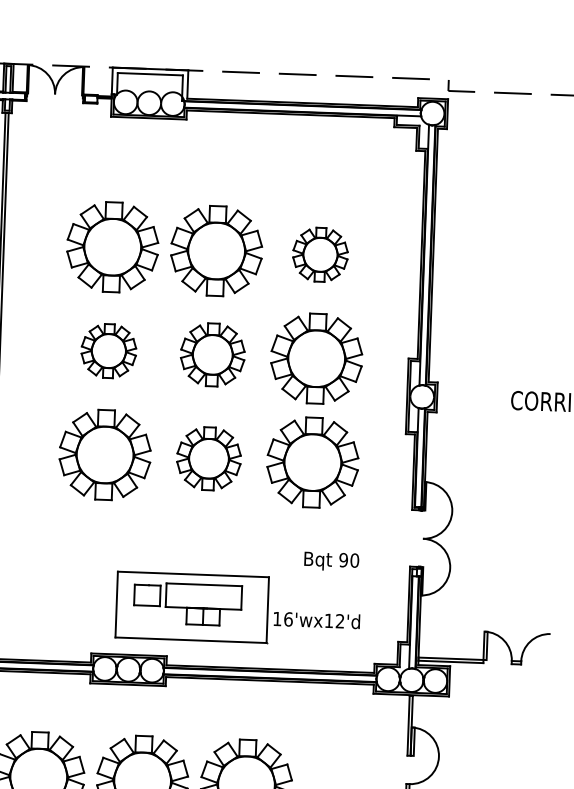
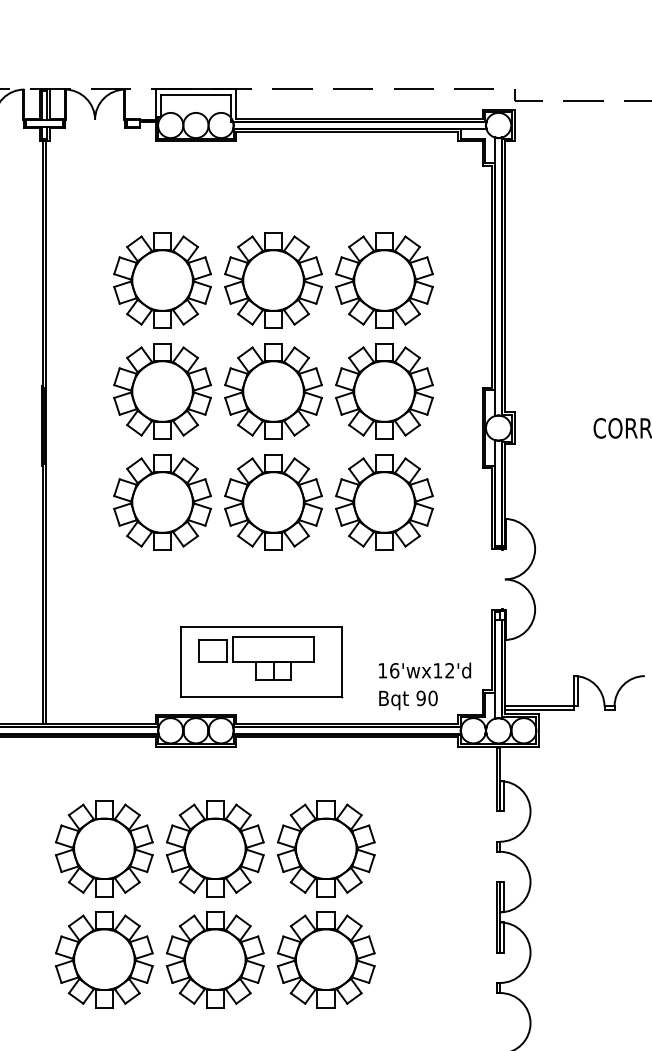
part: (320, 254) -> (384, 280), size x1.67
part: (108, 351) -> (162, 391), size x1.67
part: (212, 354) -> (273, 391), size x1.43
part: (208, 458) -> (273, 502), size x1.43
text: (331, 561) -> (408, 700), moved
text: (317, 620) -> (425, 670), moved

